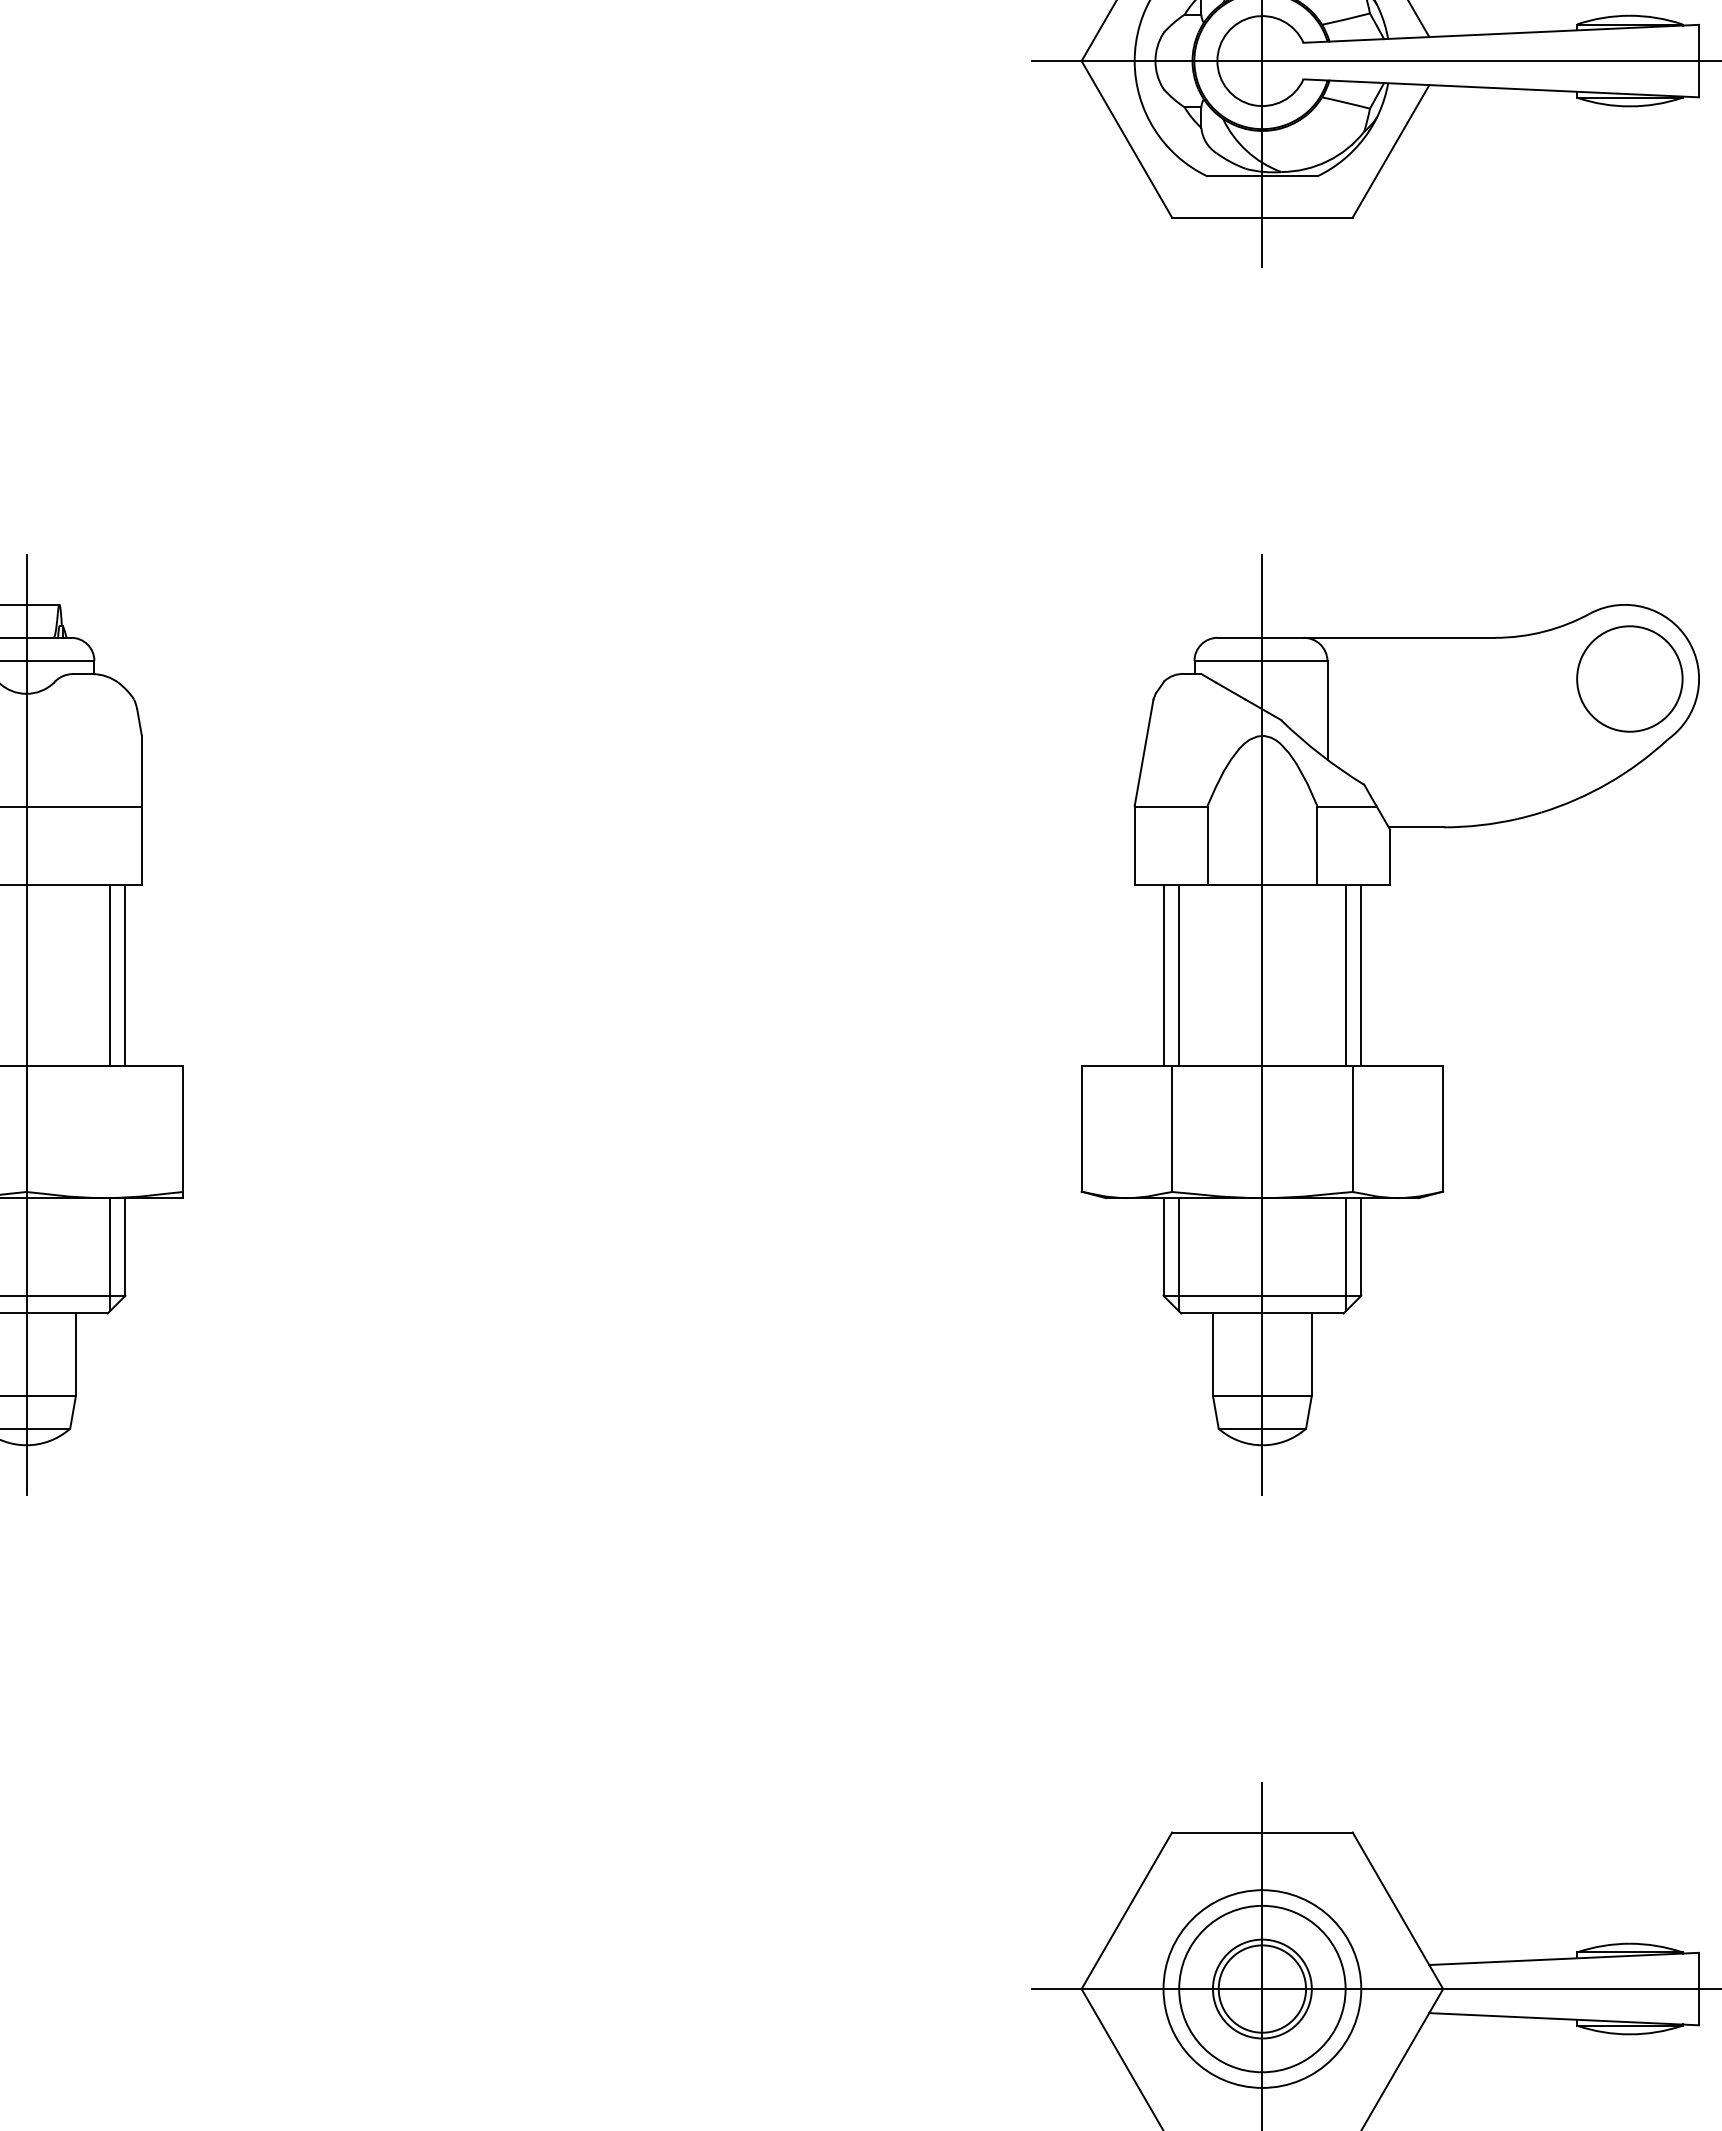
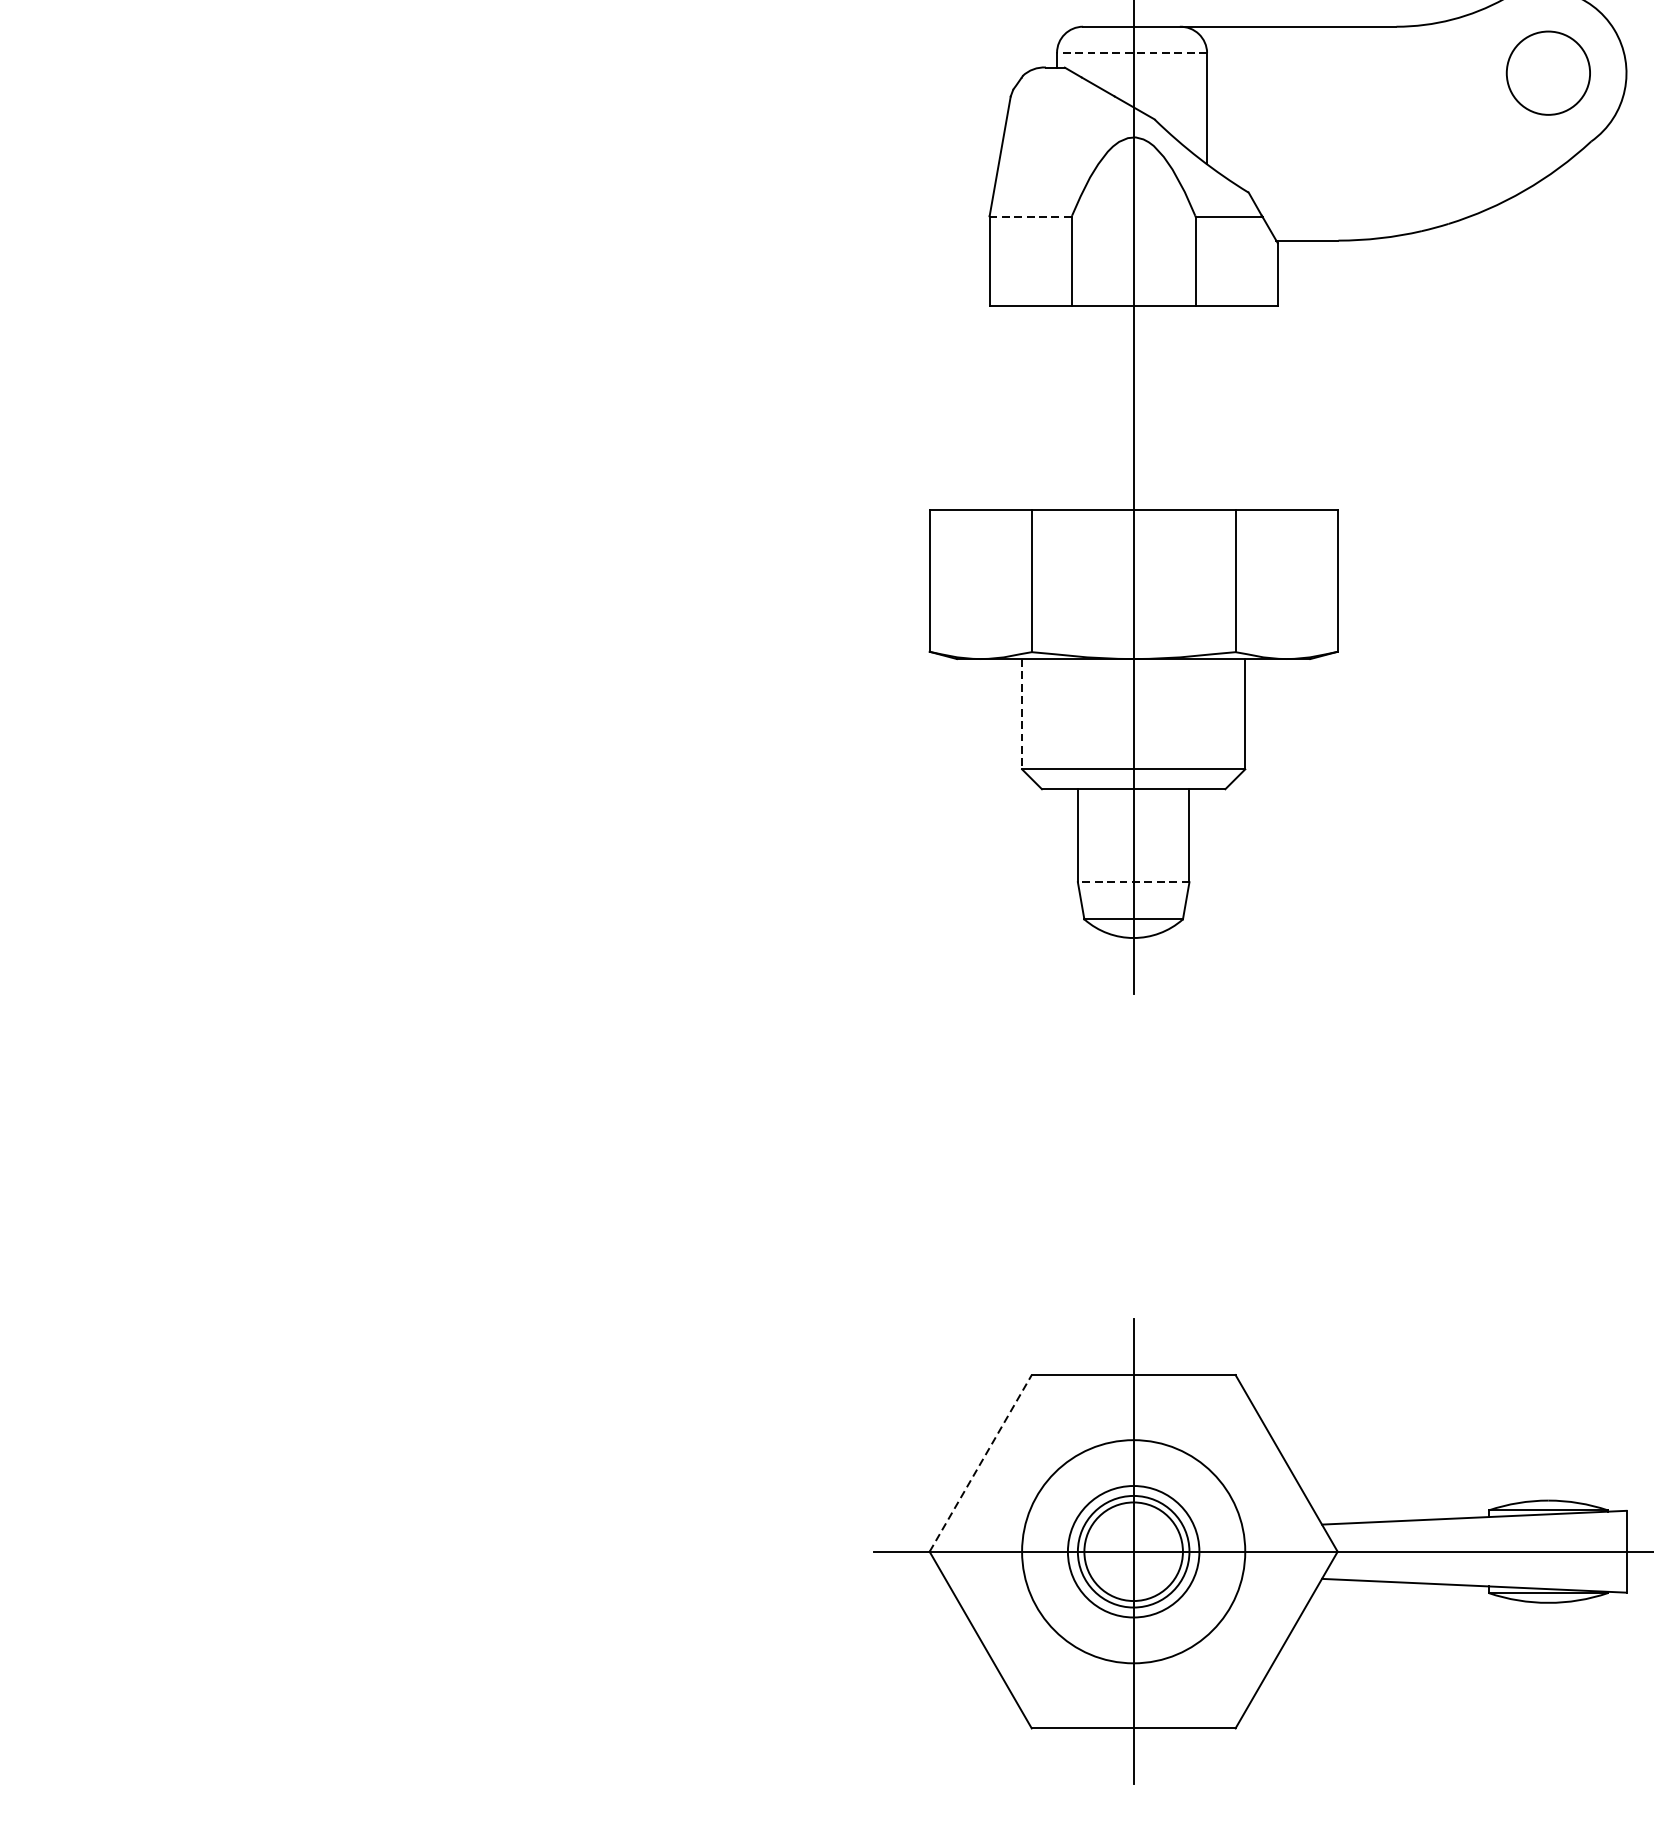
line: (1260, 660) -> (1131, 52), solid -> dashed
circle: (1629, 678) -> (1547, 72), size x0.7
line: (1170, 806) -> (1029, 217), solid -> dashed
line: (1163, 975) -> (1022, 407), removed
line: (1179, 975) -> (1040, 407), removed
line: (1345, 975) -> (1227, 407), removed
line: (1361, 975) -> (1245, 407), removed
line: (1163, 1246) -> (1022, 713), solid -> dashed
line: (1179, 1254) -> (1040, 722), removed
line: (1345, 1254) -> (1227, 722), removed
line: (1261, 1395) -> (1132, 881), solid -> dashed
line: (1127, 1910) -> (981, 1463), solid -> dashed
circle: (1262, 1988) -> (1133, 1551), size x0.7

